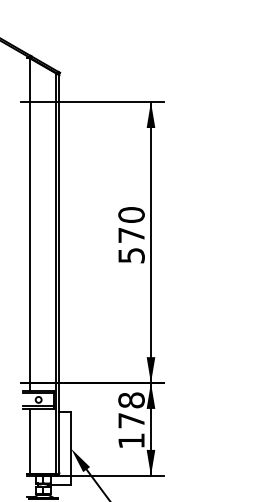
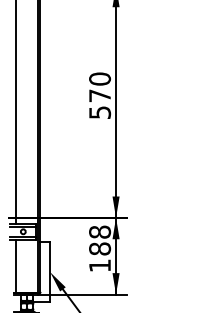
text: (131, 420) -> (99, 248), 178 -> 188

